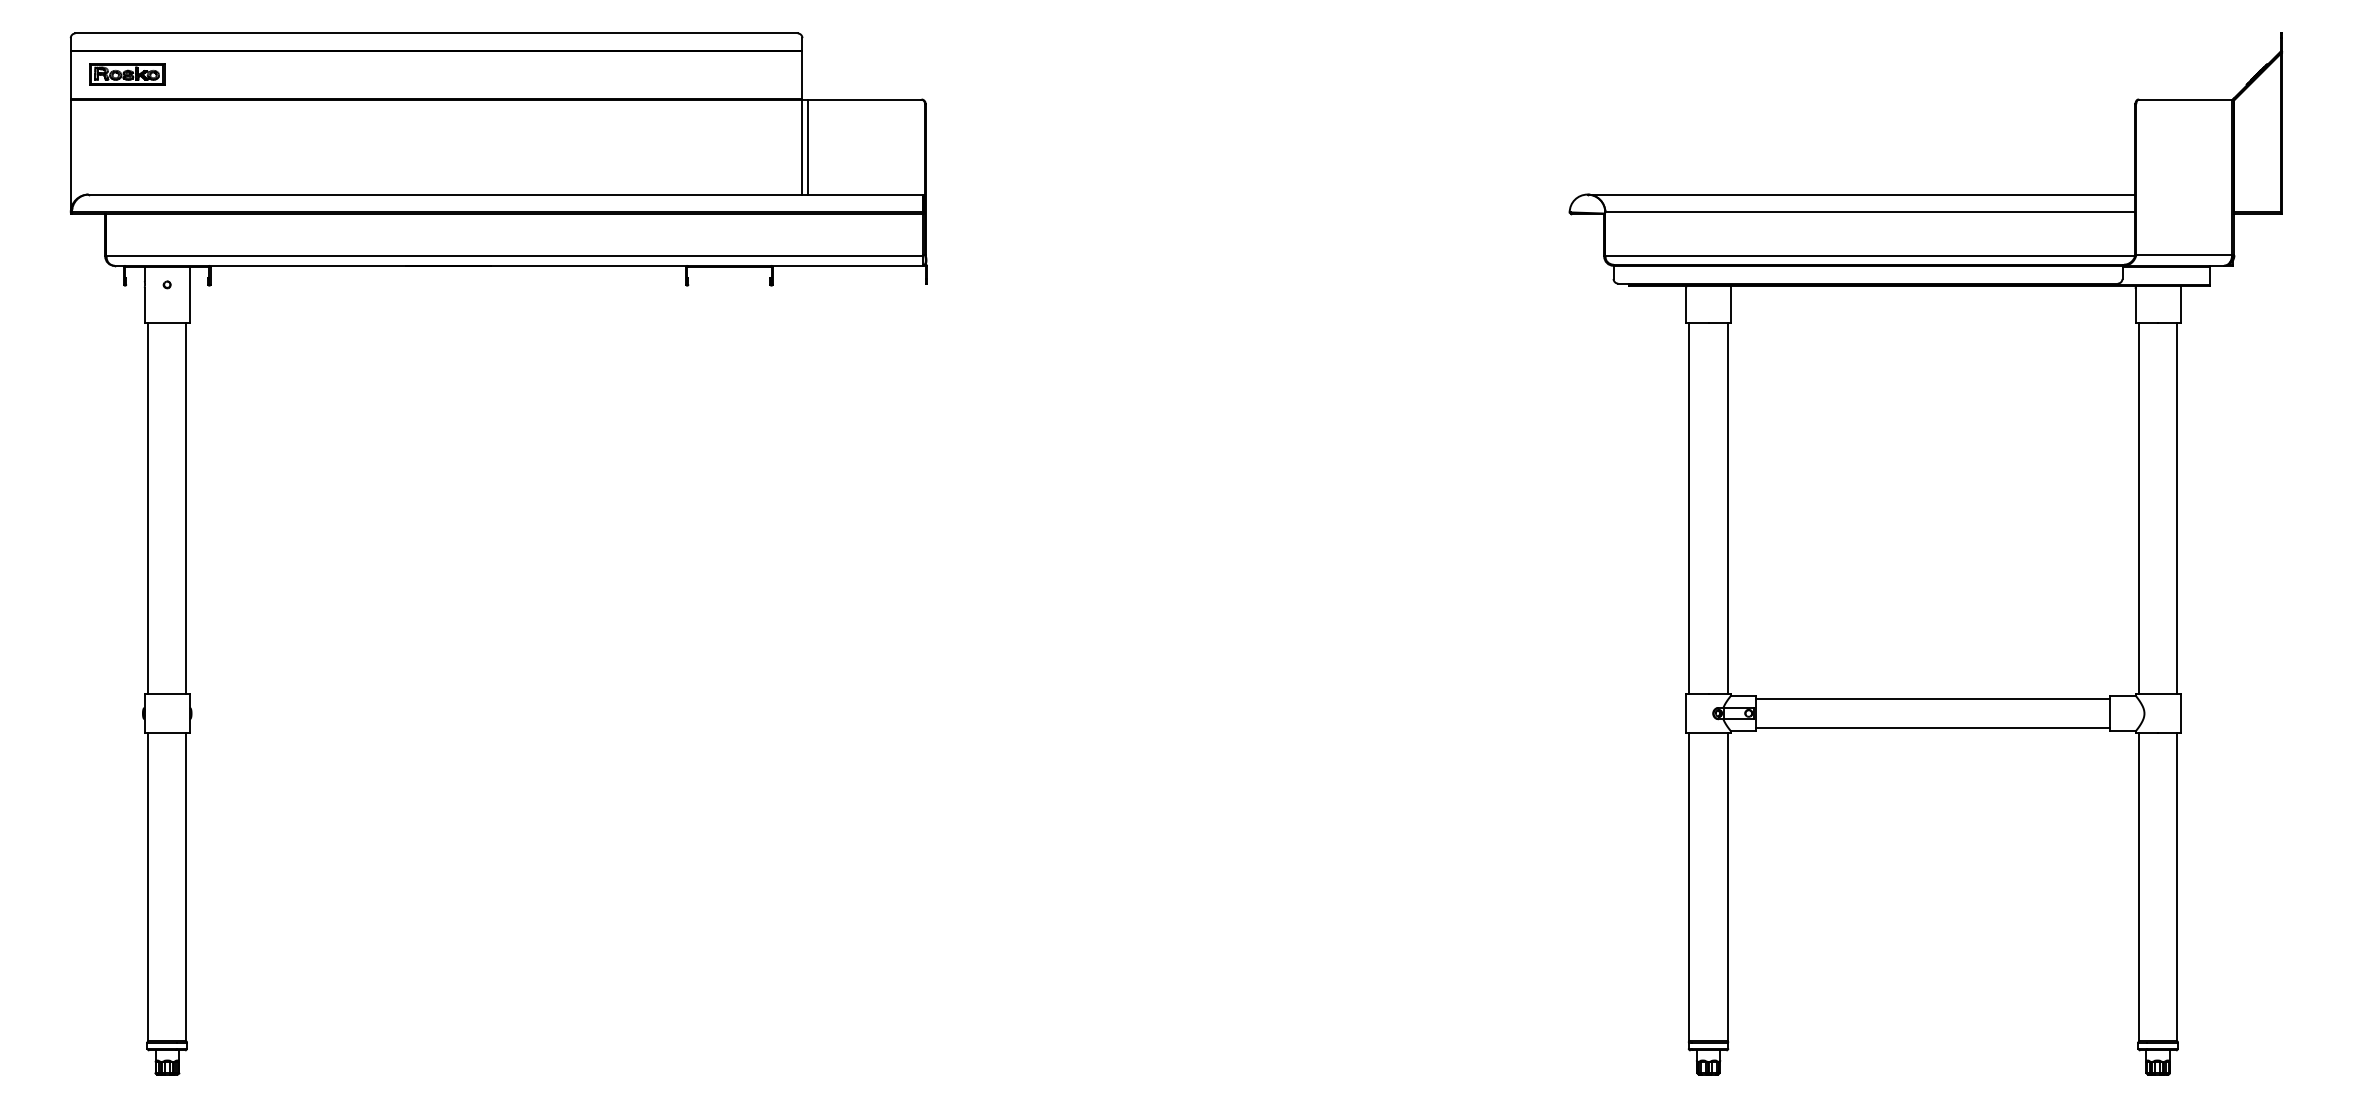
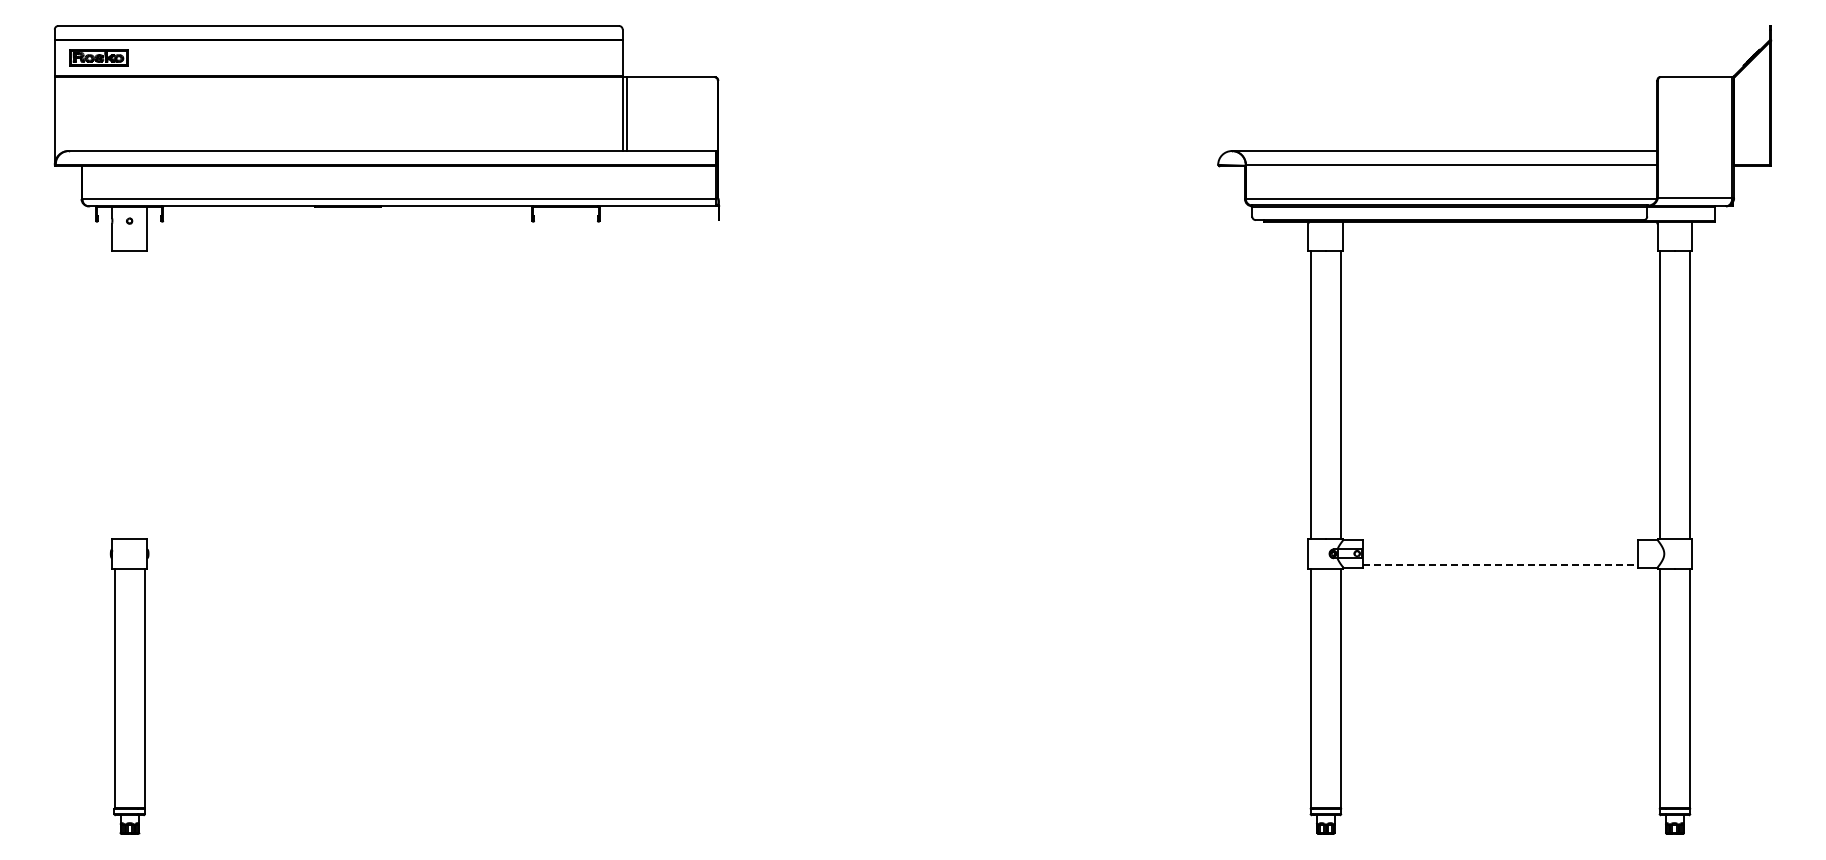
line: (147, 508) -> (114, 394), removed
line: (186, 508) -> (144, 394), removed
line: (1933, 698) -> (1500, 542), removed
line: (1933, 728) -> (1500, 565), solid -> dashed

